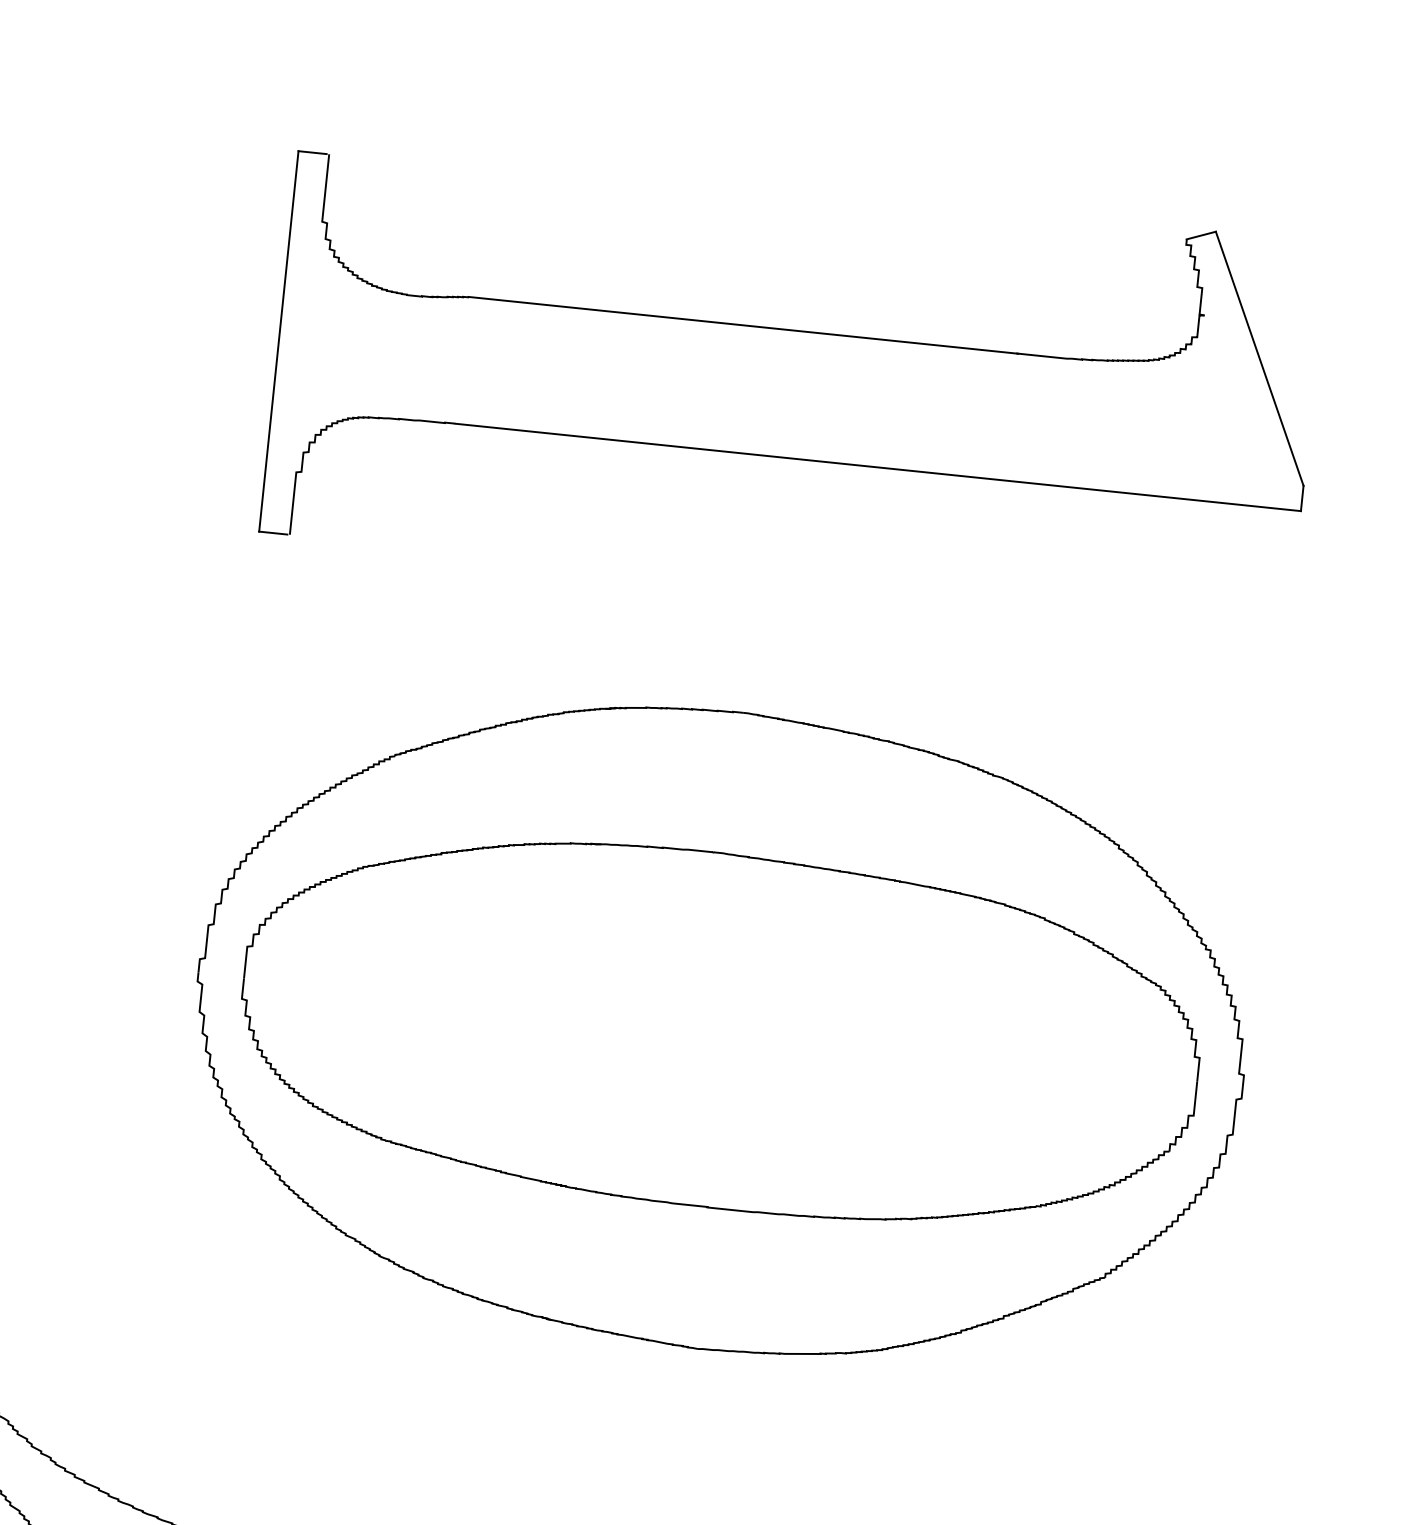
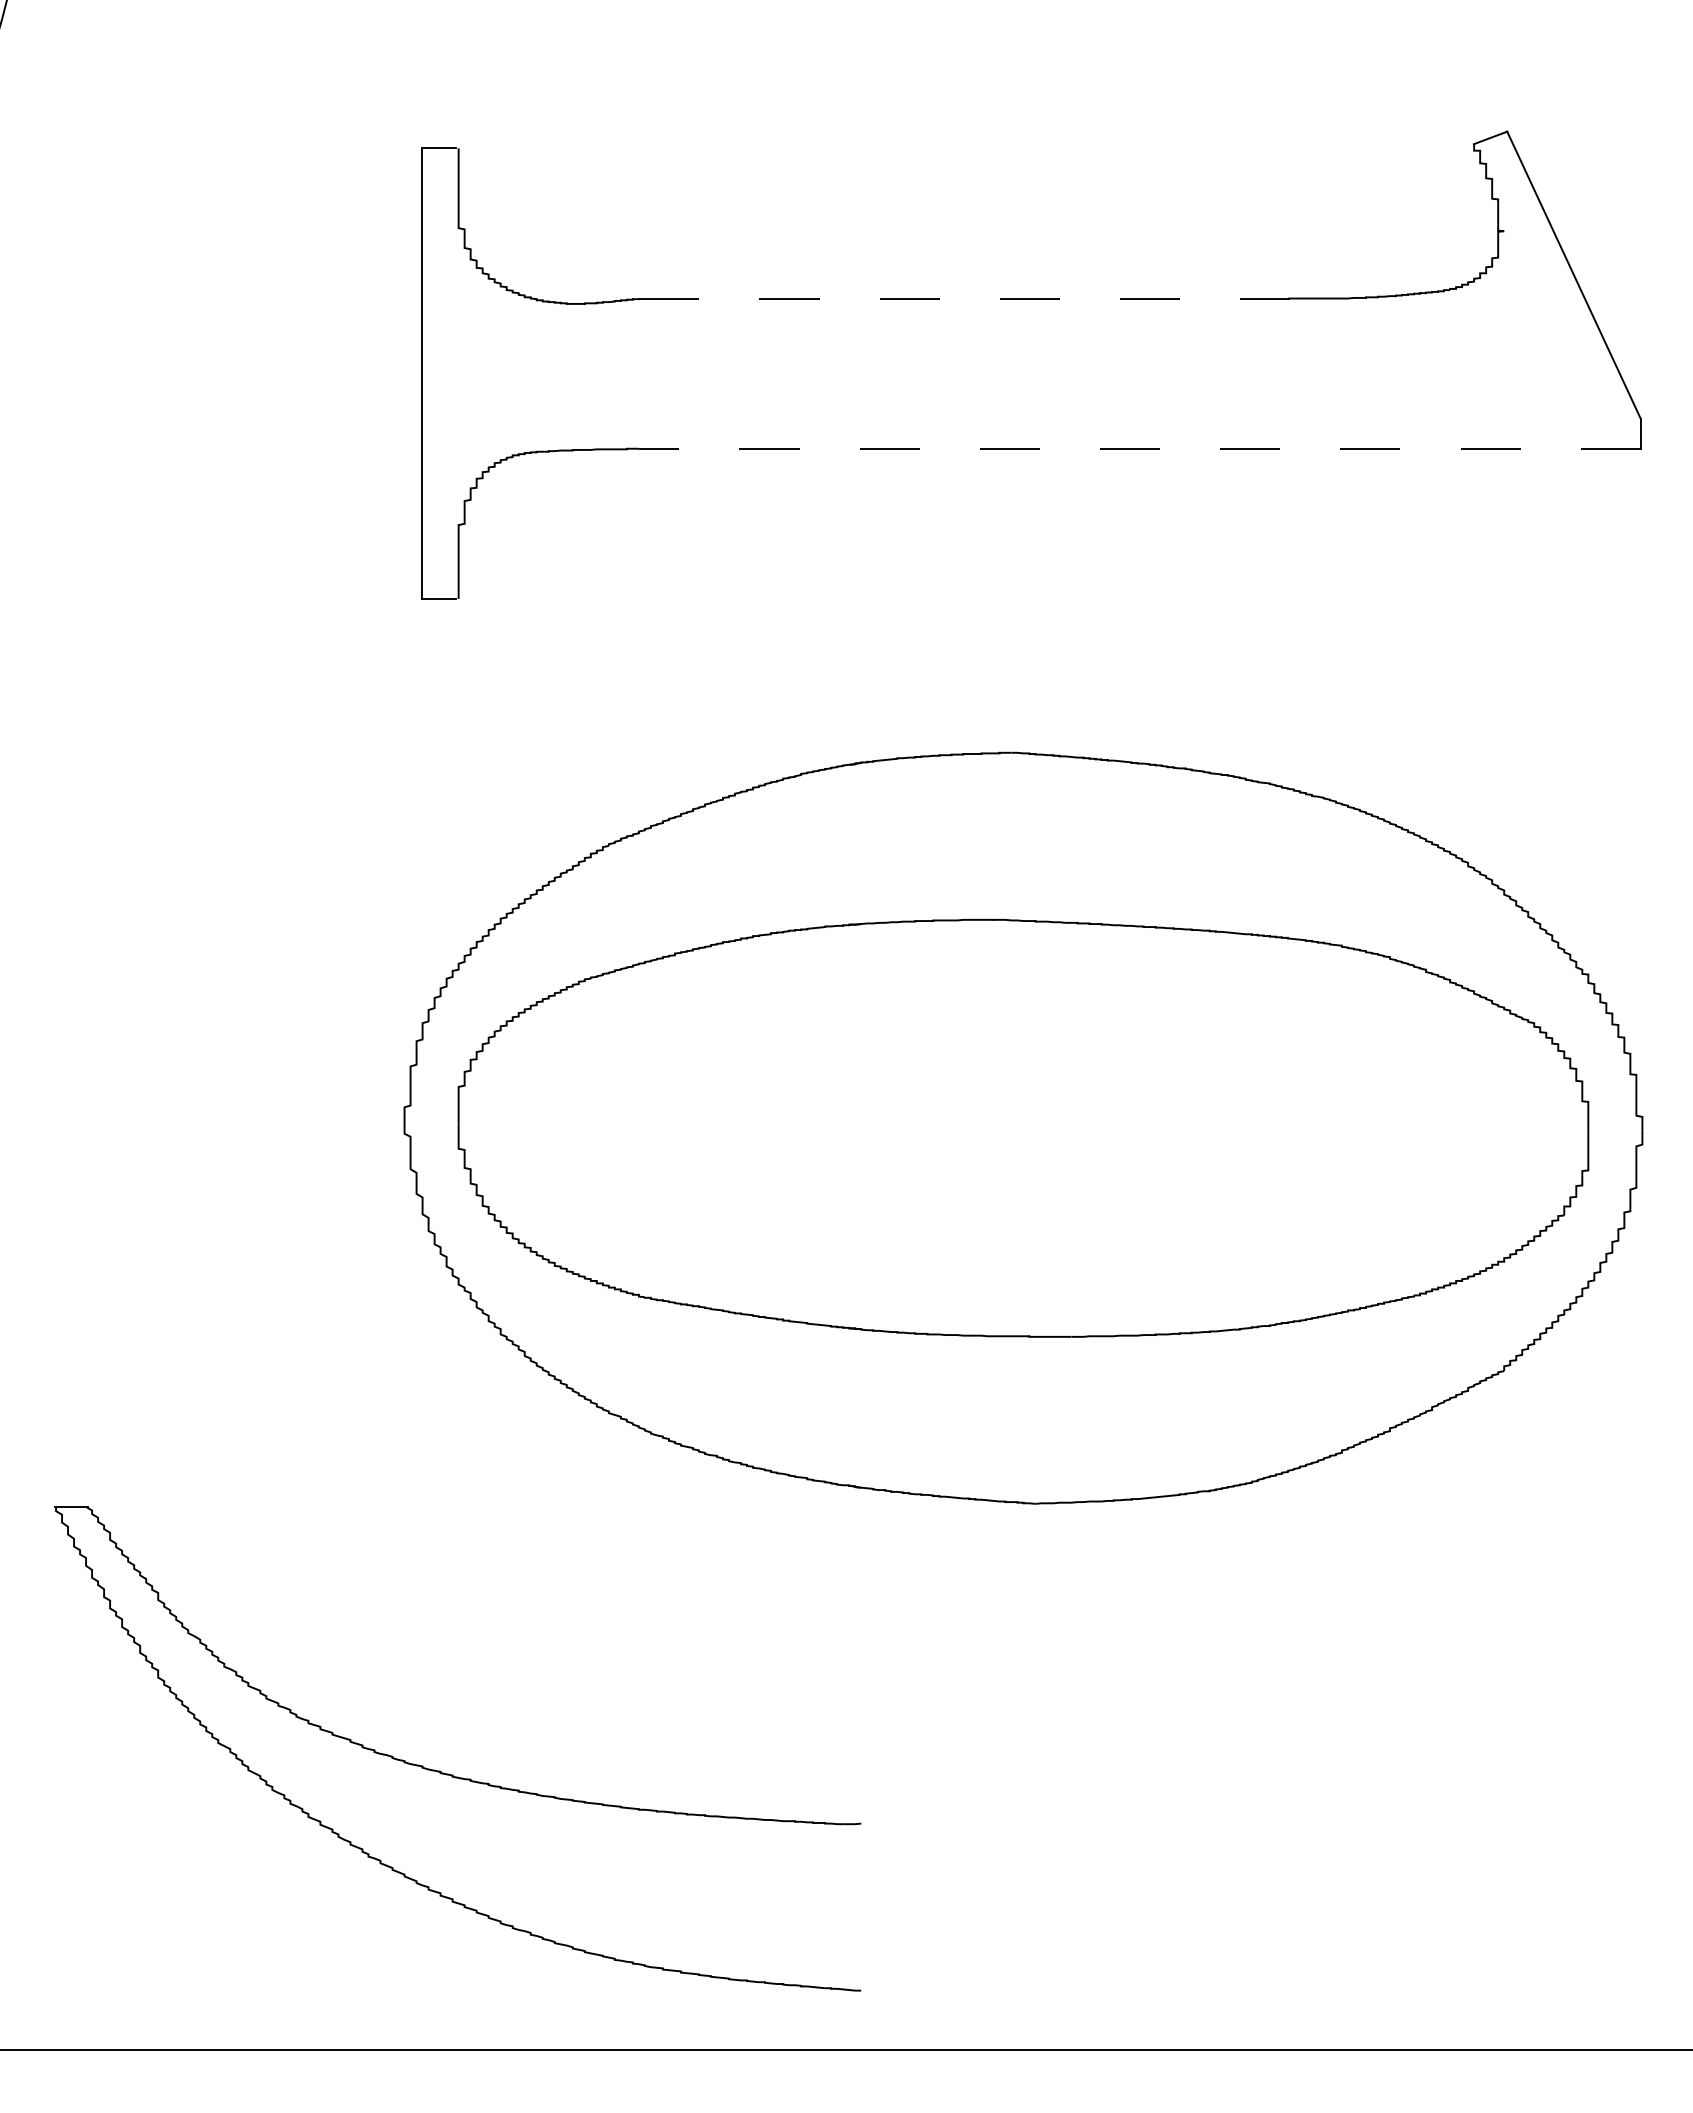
line: (743, 325) -> (965, 298), solid -> dashed
line: (878, 467) -> (1140, 448), solid -> dashed

